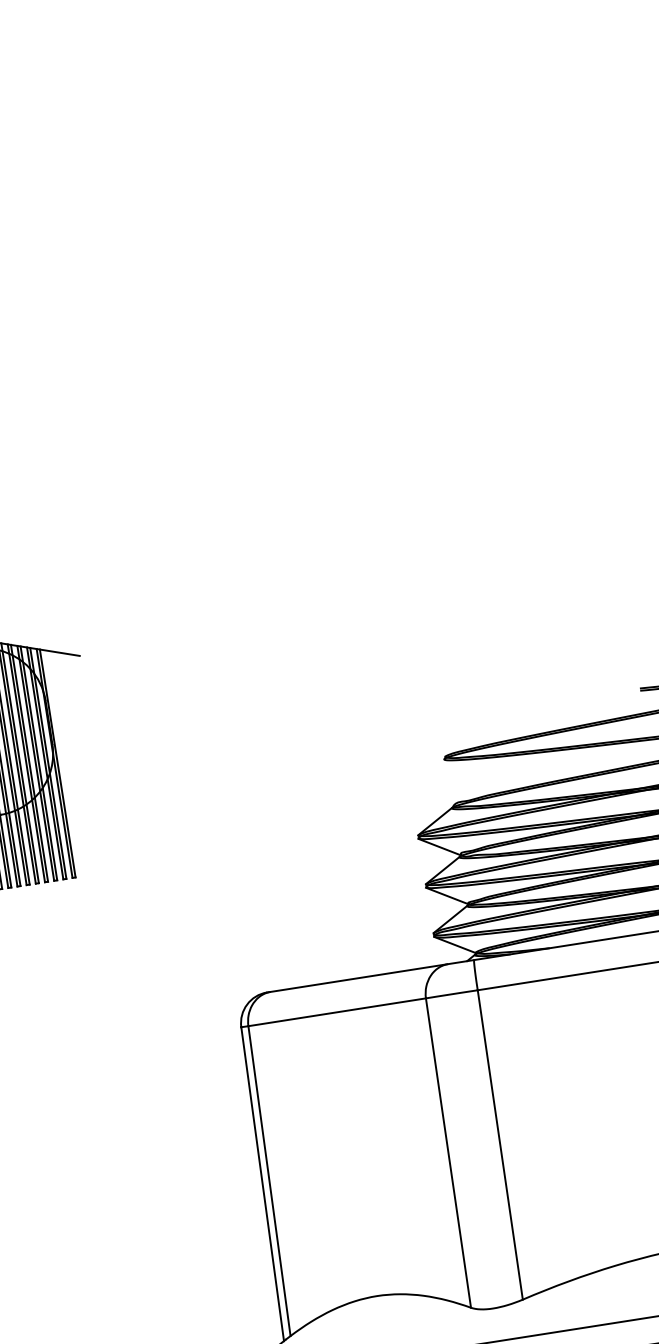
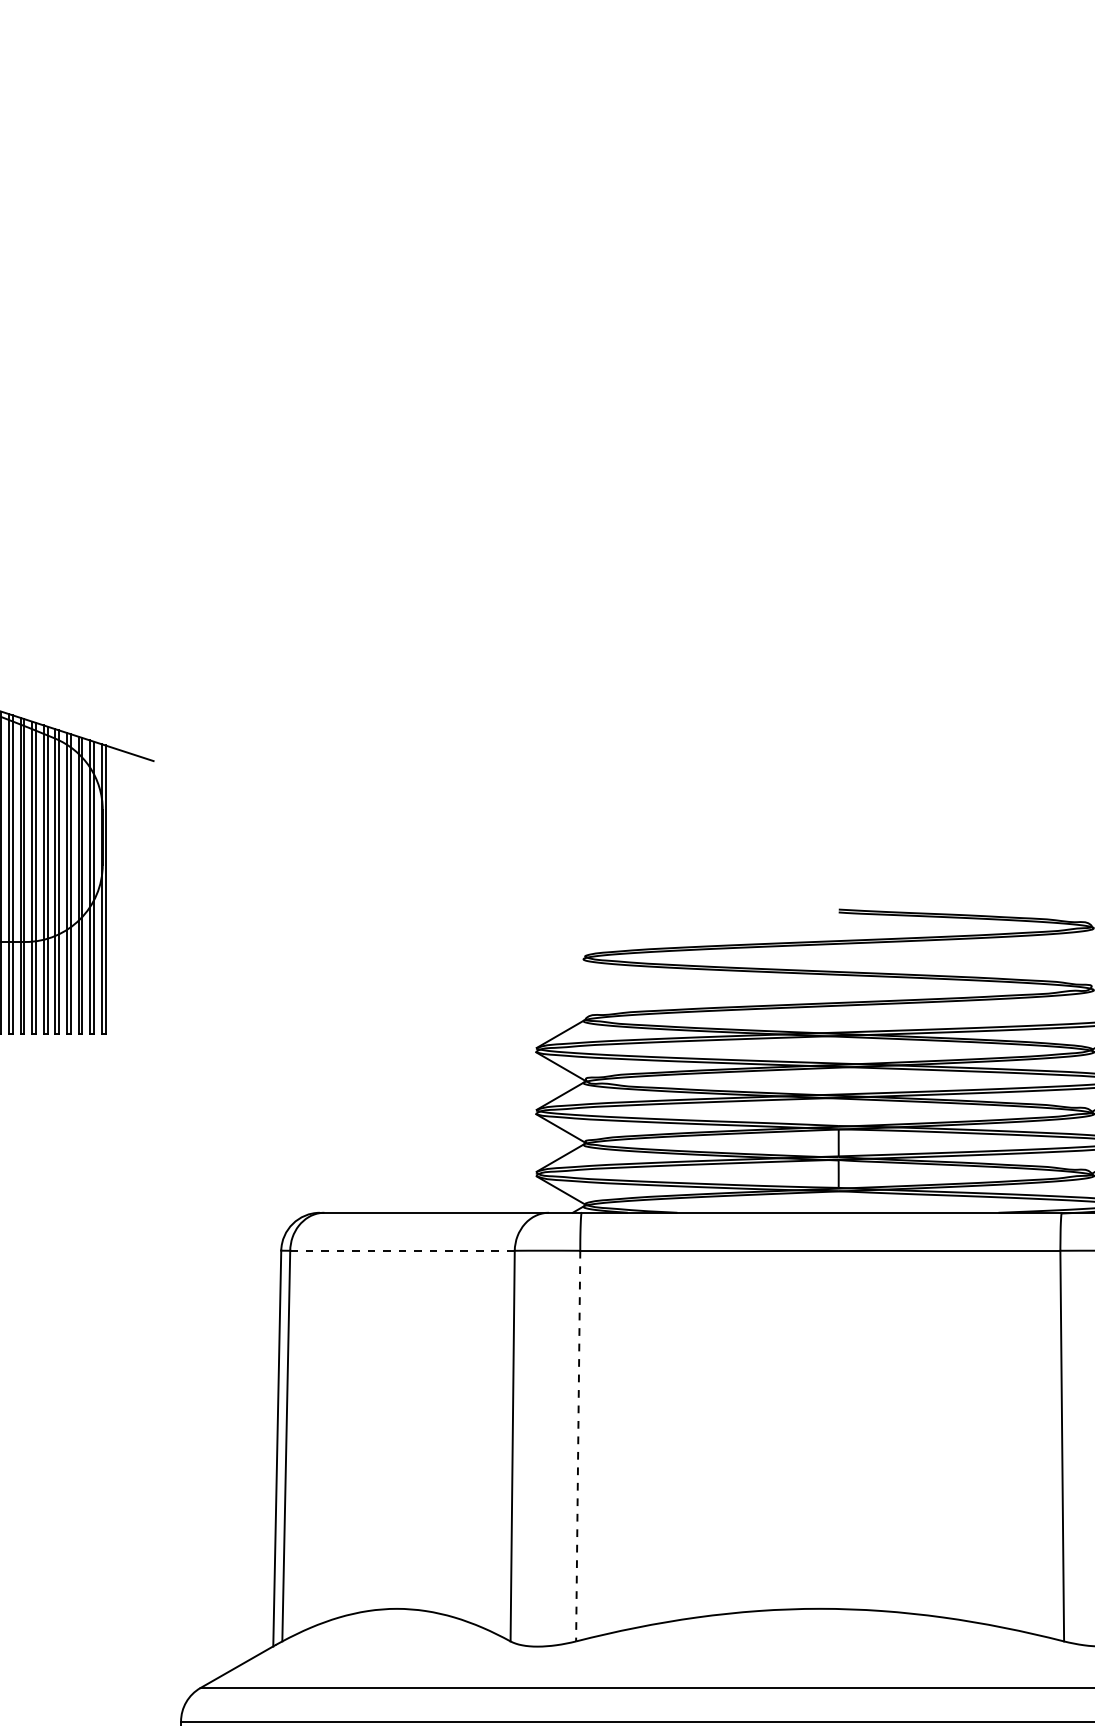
line: (337, 1012) -> (402, 1250), solid -> dashed
line: (500, 1145) -> (578, 1446), solid -> dashed

